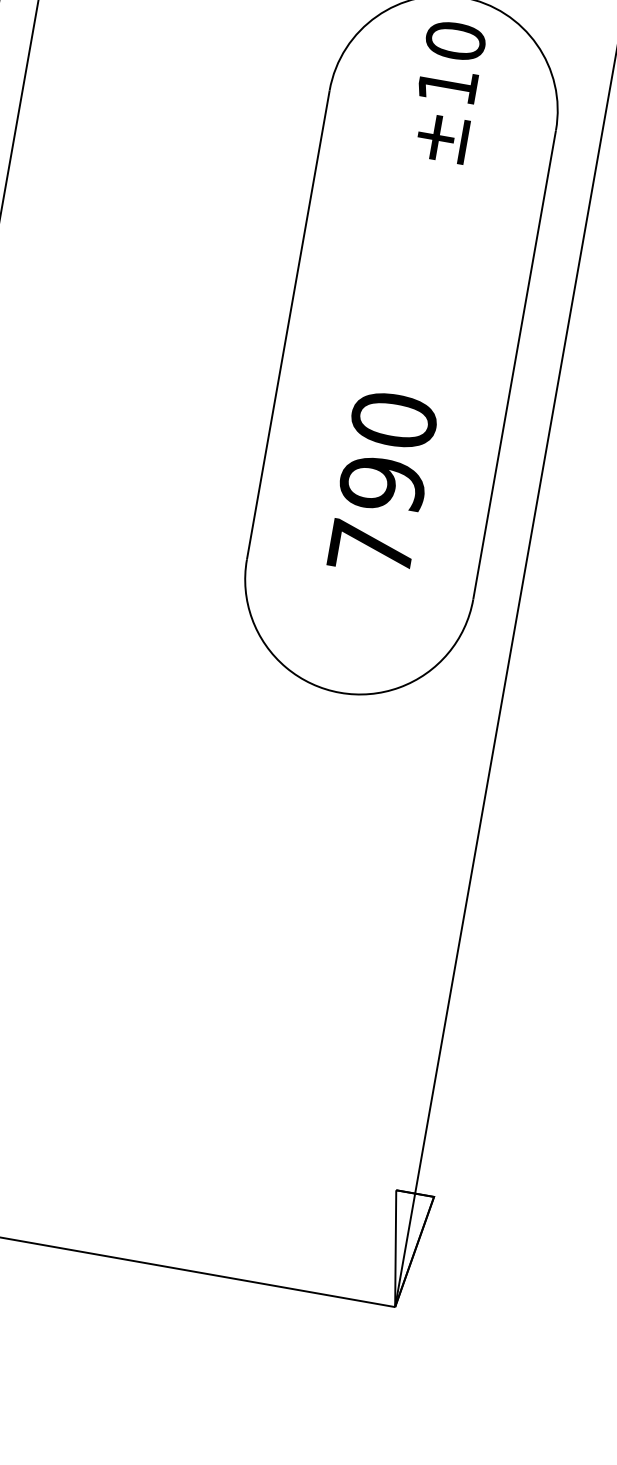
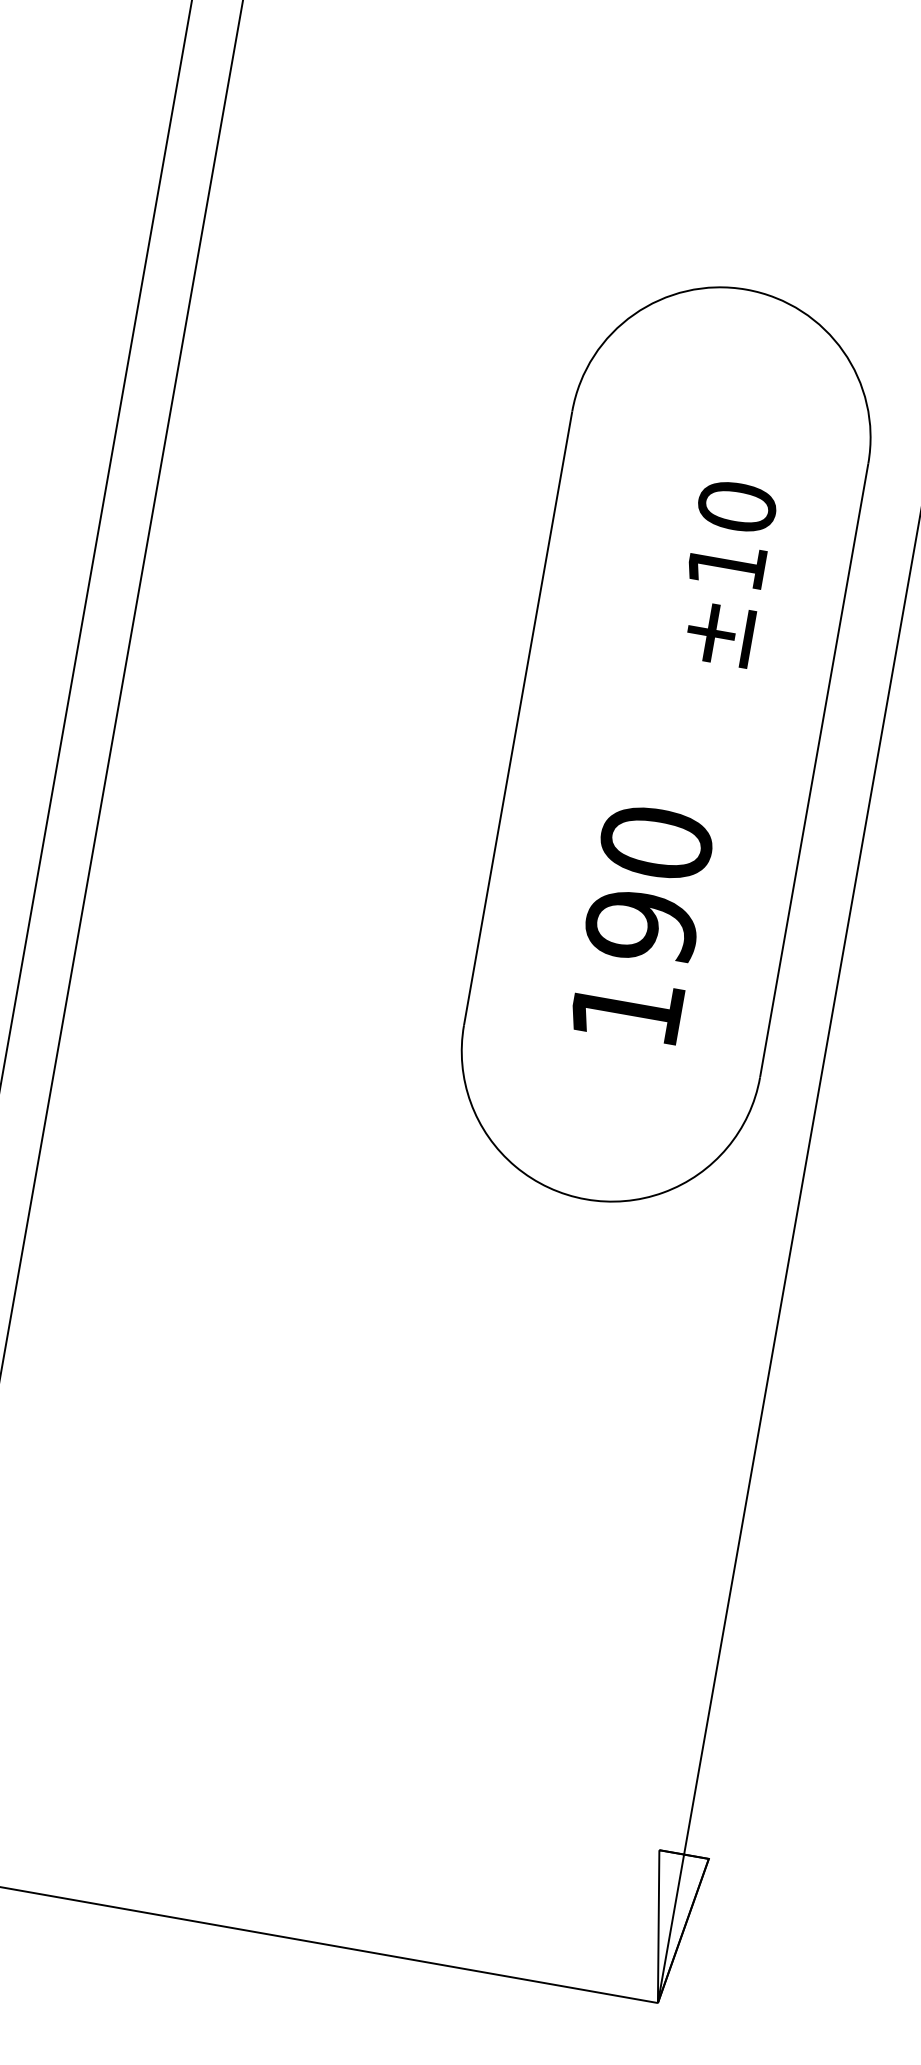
text: (451, 93) -> (731, 575), moved
text: (371, 546) -> (626, 1007), 790 -> 190

